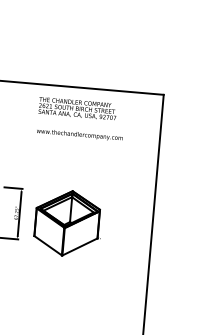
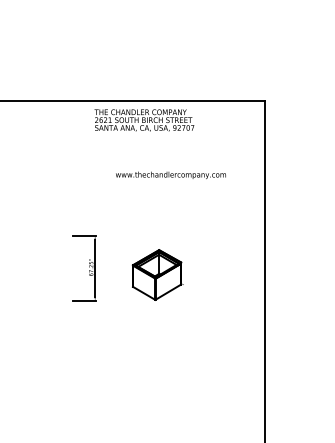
text: (77, 108) -> (144, 120), moved
text: (79, 135) -> (170, 175), moved
part: (67, 223) -> (157, 274), size x0.6

